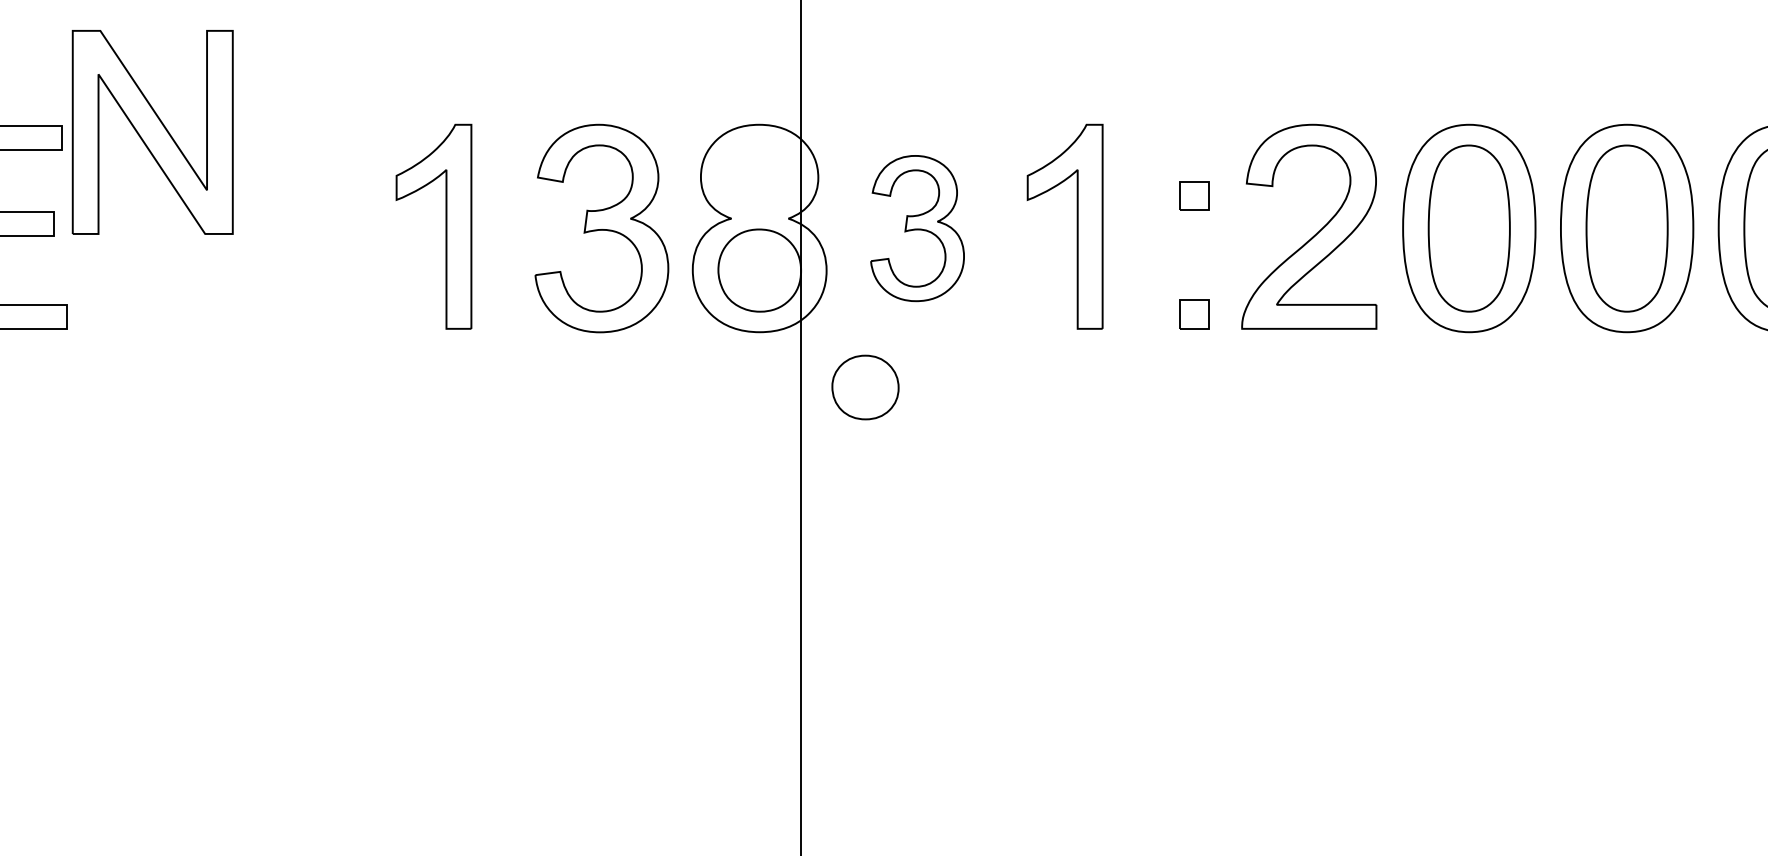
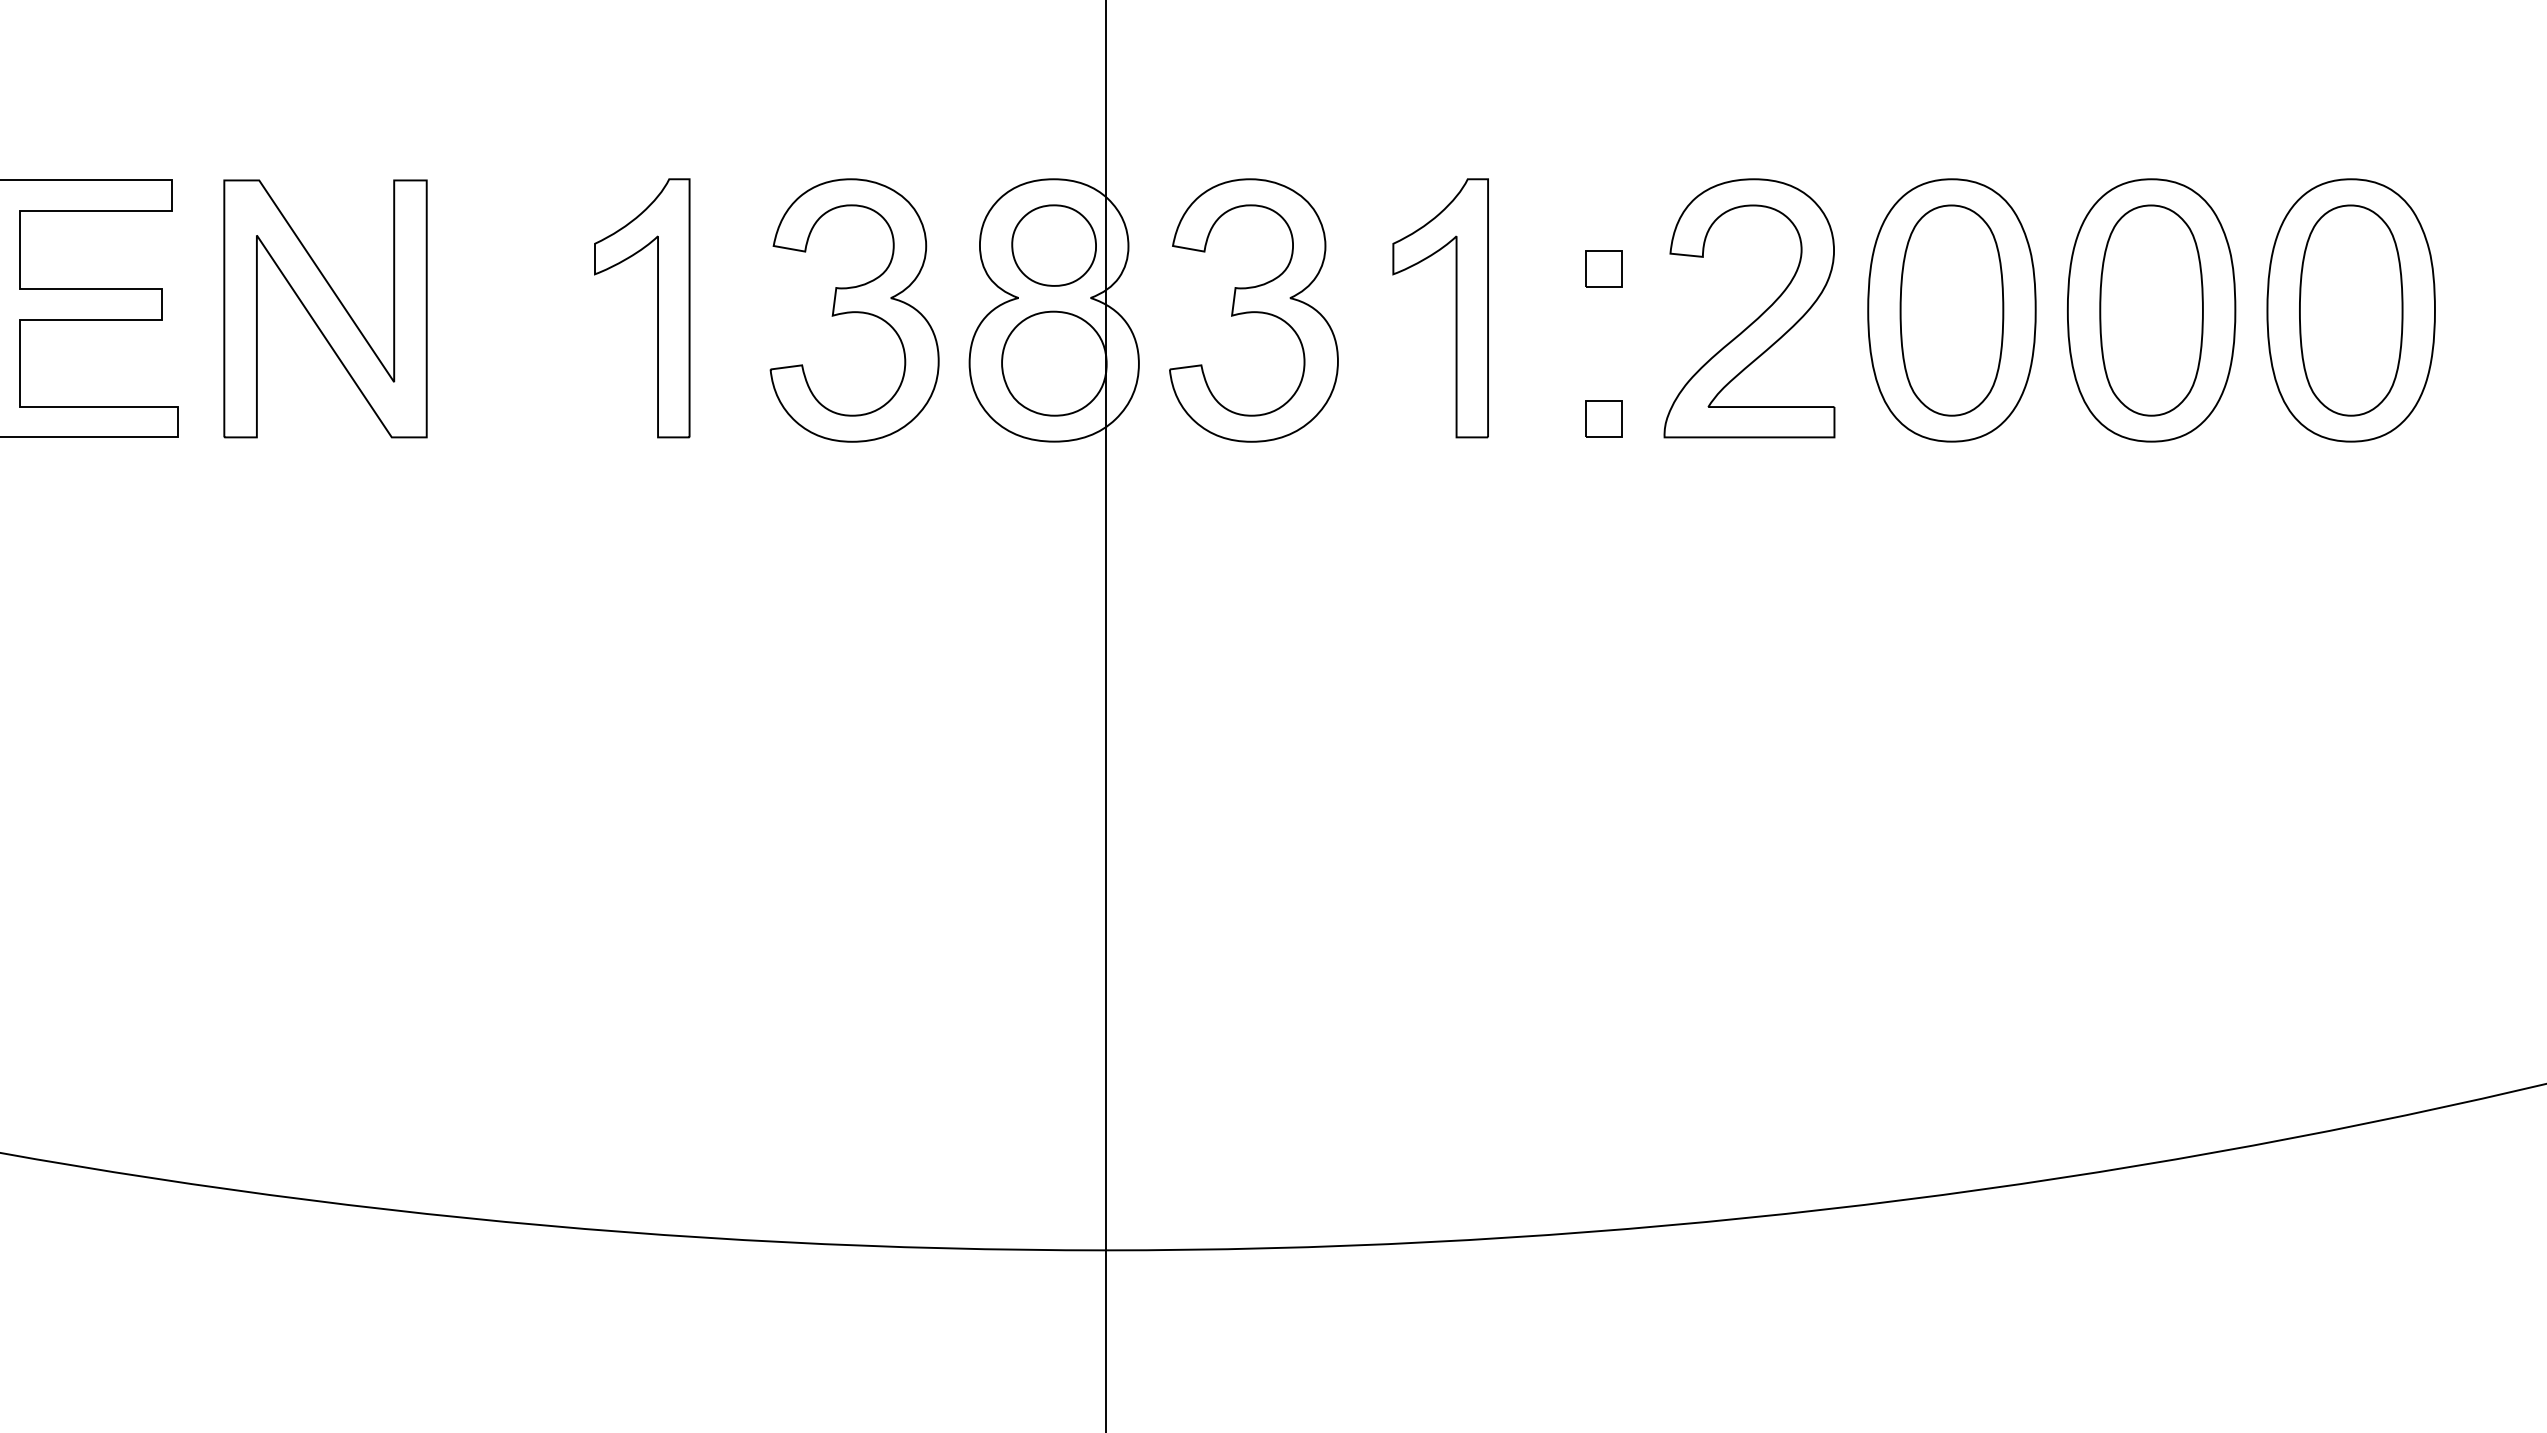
part: (152, 132) -> (325, 308), moved
part: (917, 228) -> (1253, 310), size x1.43
part: (865, 387) -> (1053, 245), moved

